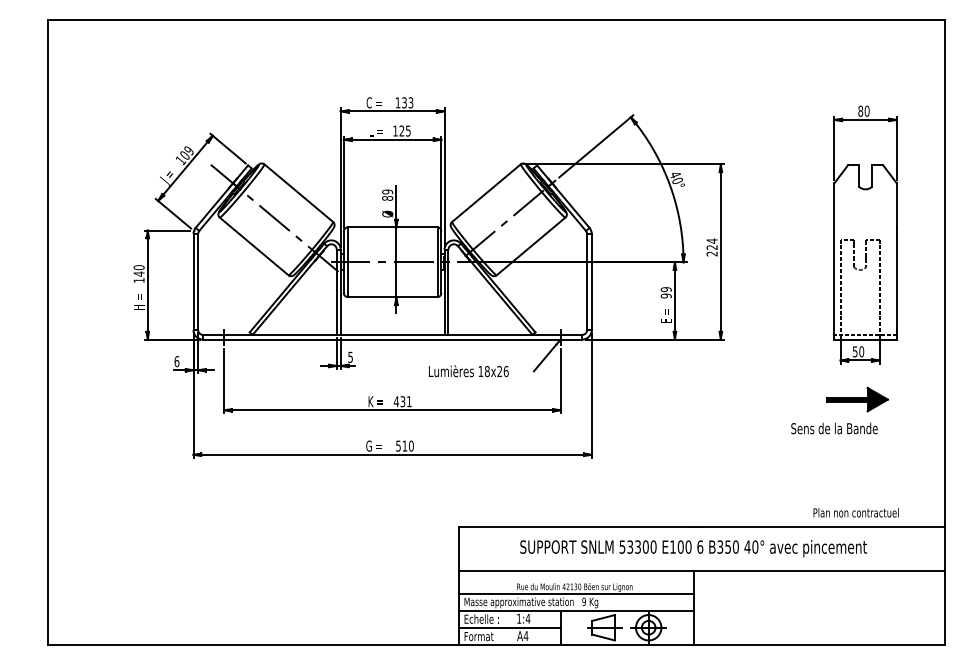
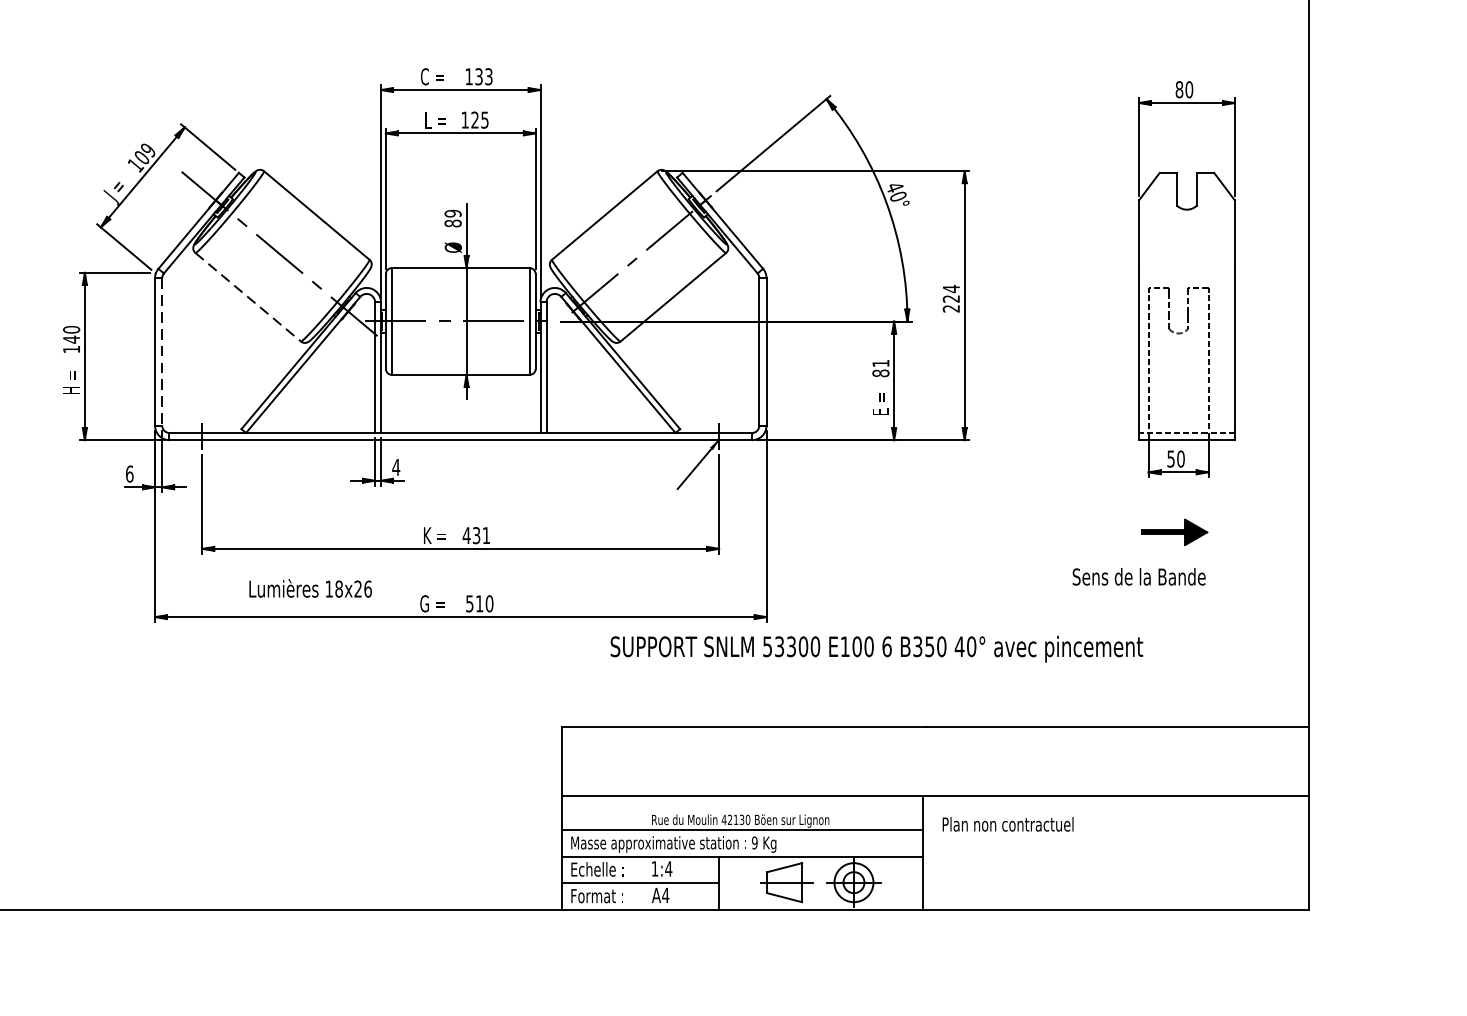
line: (254, 246) -> (248, 297), solid -> dashed
line: (198, 282) -> (162, 352), solid -> dashed
text: (665, 292) -> (879, 367), 99 -> 81
text: (350, 356) -> (396, 466), 5 -> 4
text: (468, 371) -> (310, 589), moved
part: (857, 399) -> (1174, 532), size x0.7
text: (855, 512) -> (1007, 823), moved
text: (693, 548) -> (876, 648), moved

